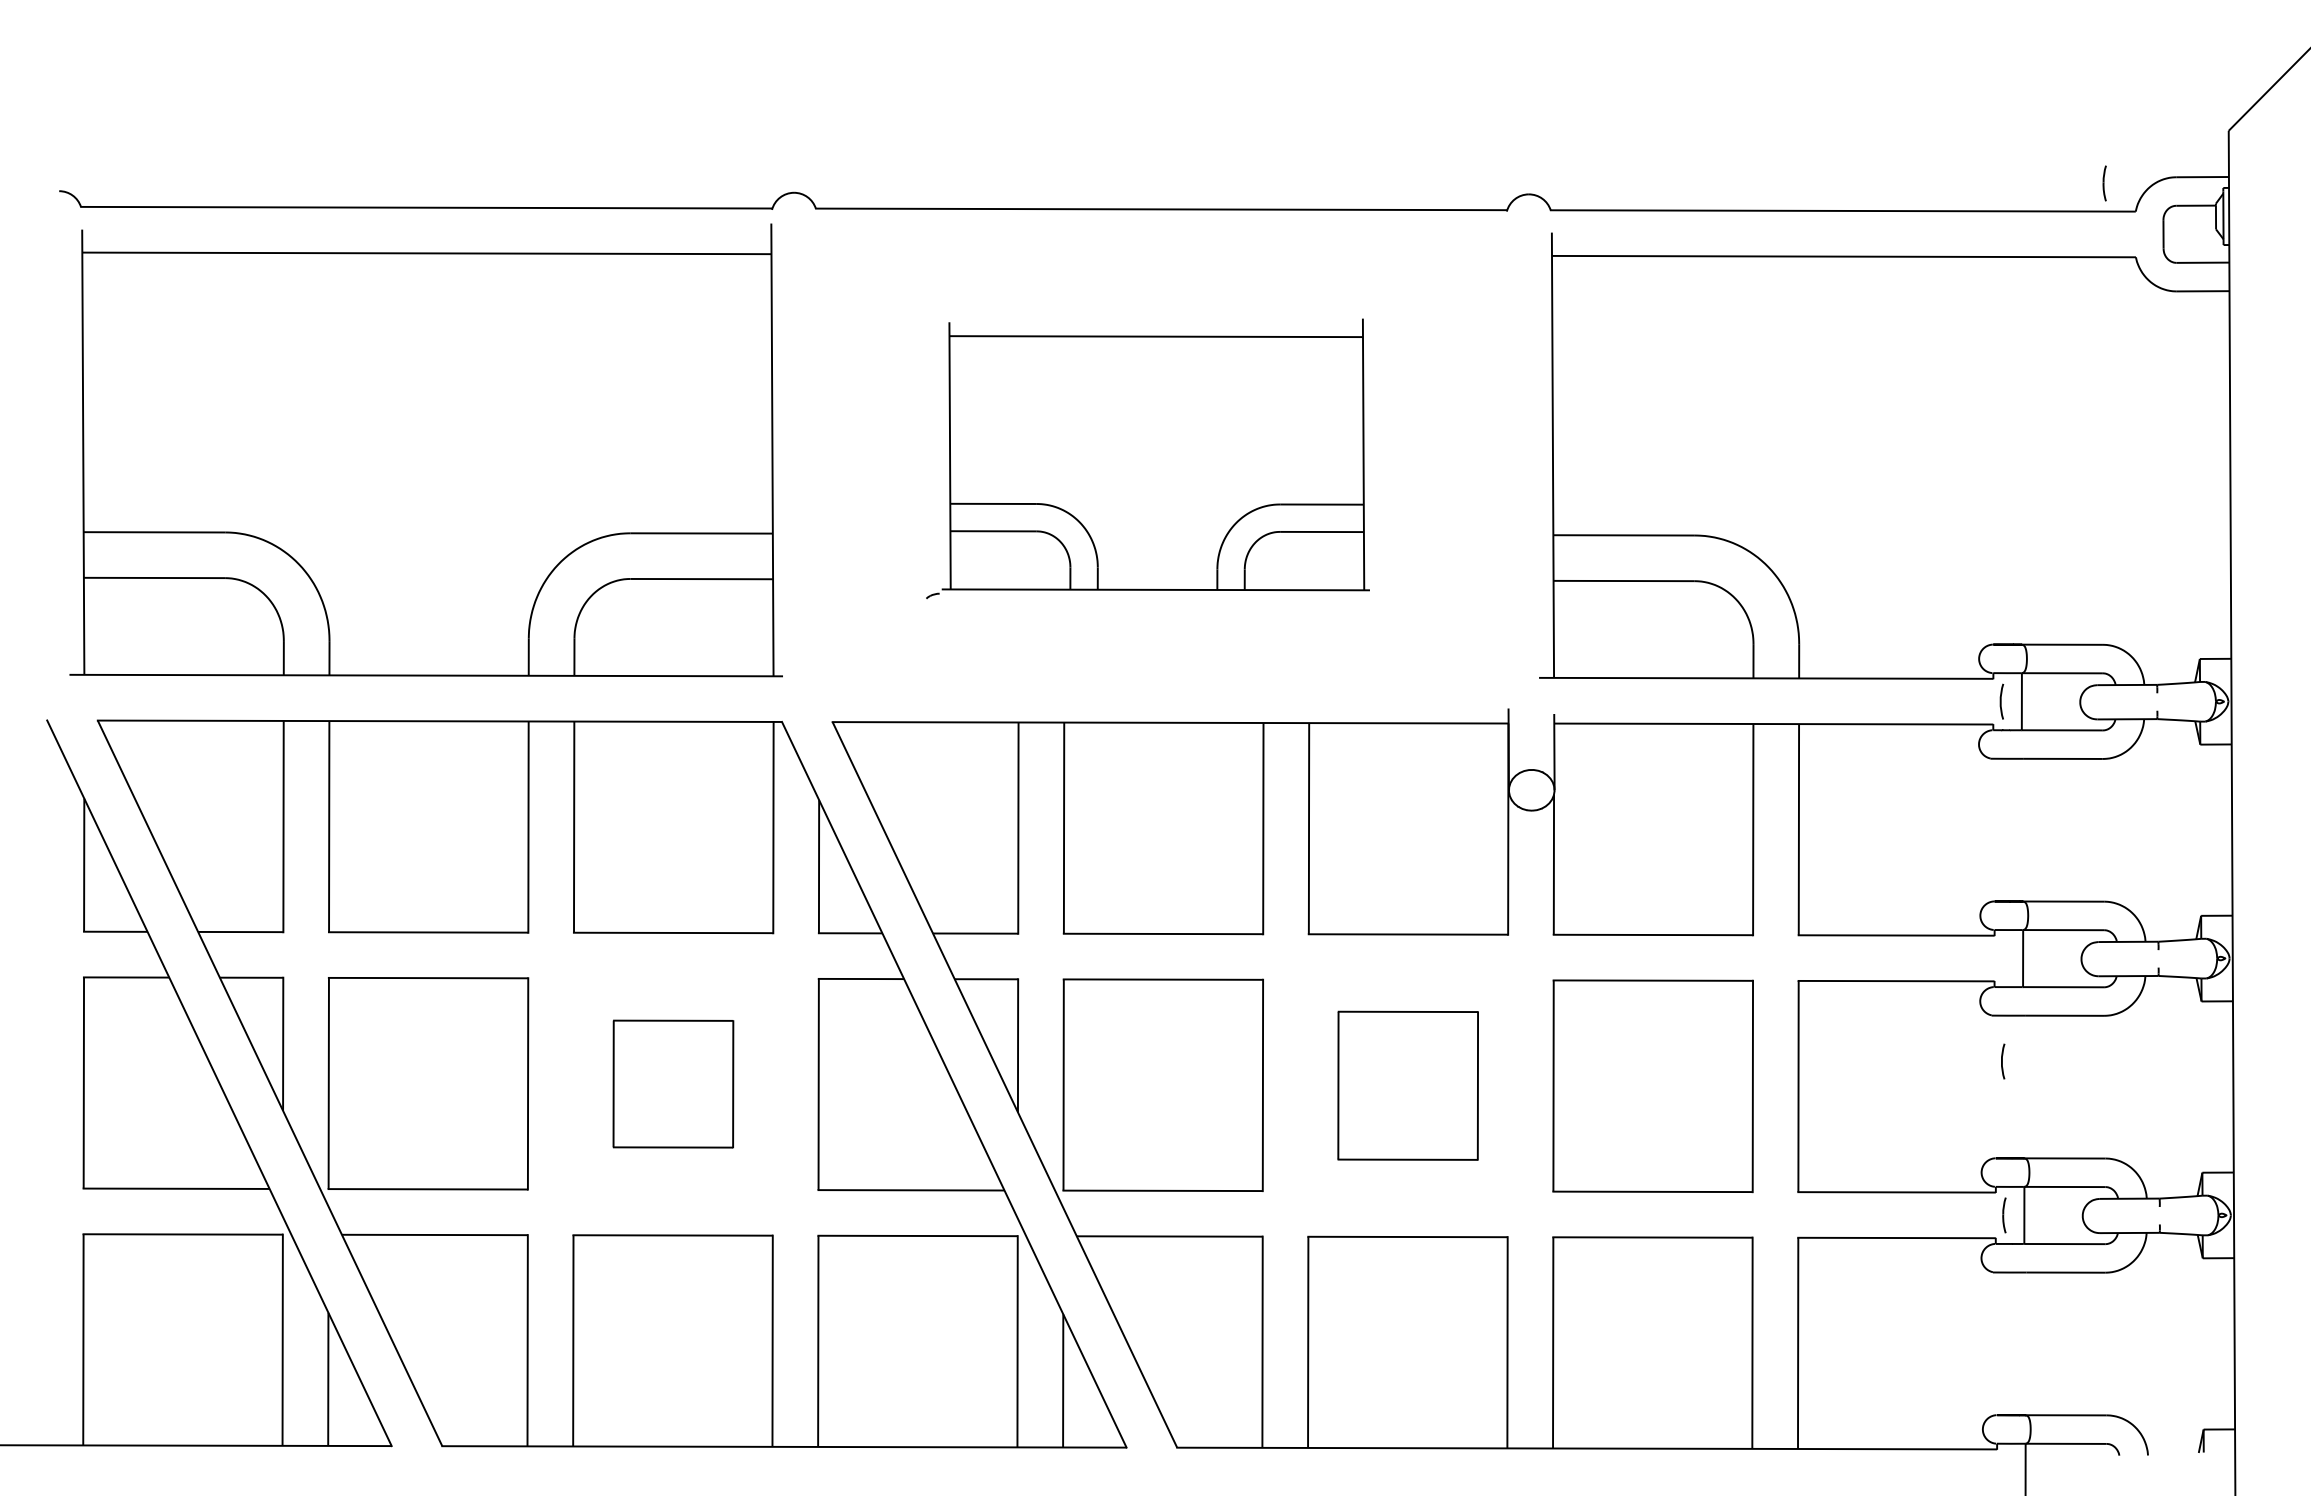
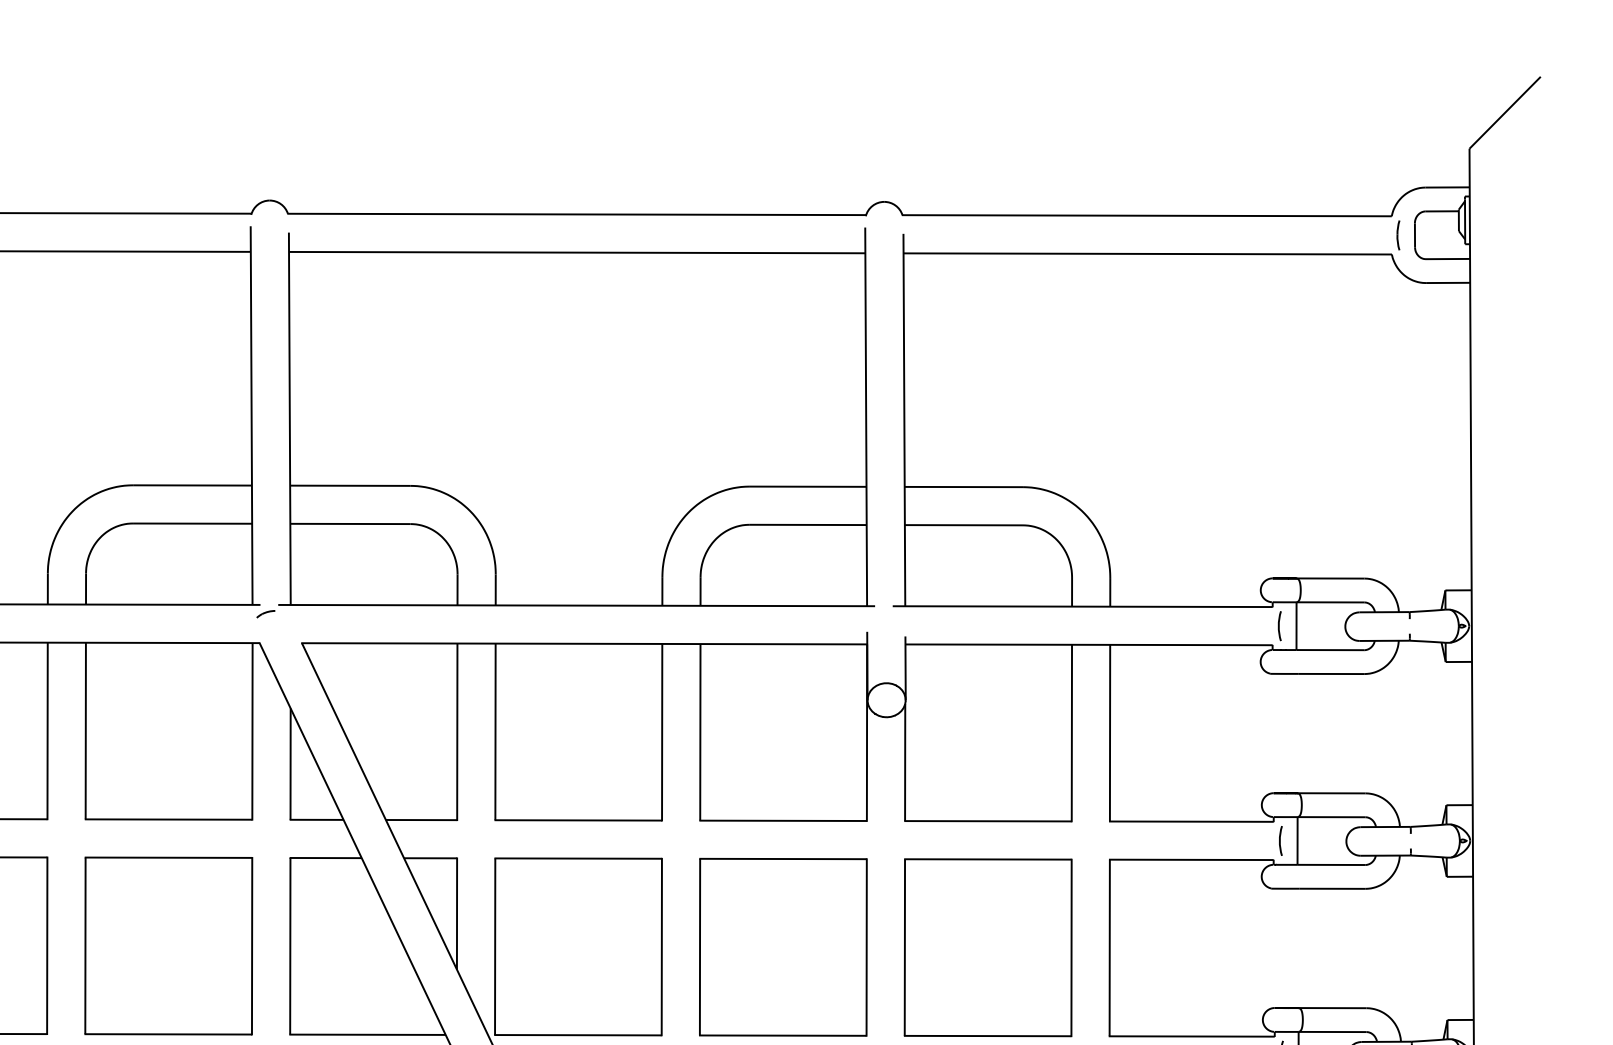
part: (2104, 183) -> (1398, 235), moved
part: (1147, 458) -> (565, 422), size x1.67
curve: (2002, 1061) -> (1280, 840), moved
part: (673, 1083) -> (168, 945), size x1.67
part: (1407, 1085) -> (782, 947), size x1.43

